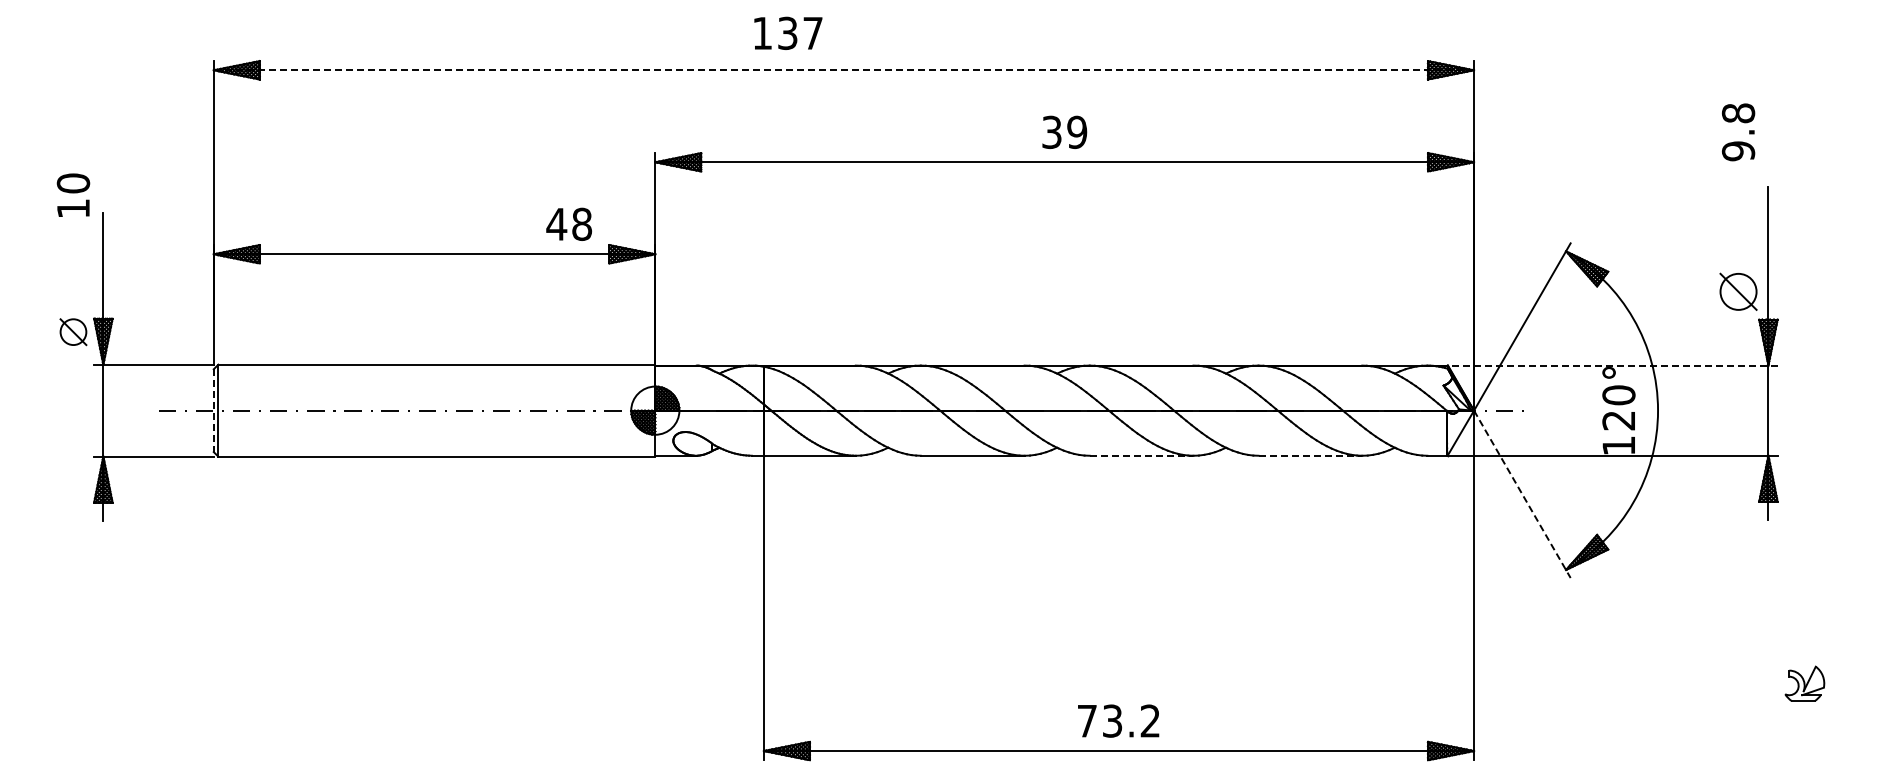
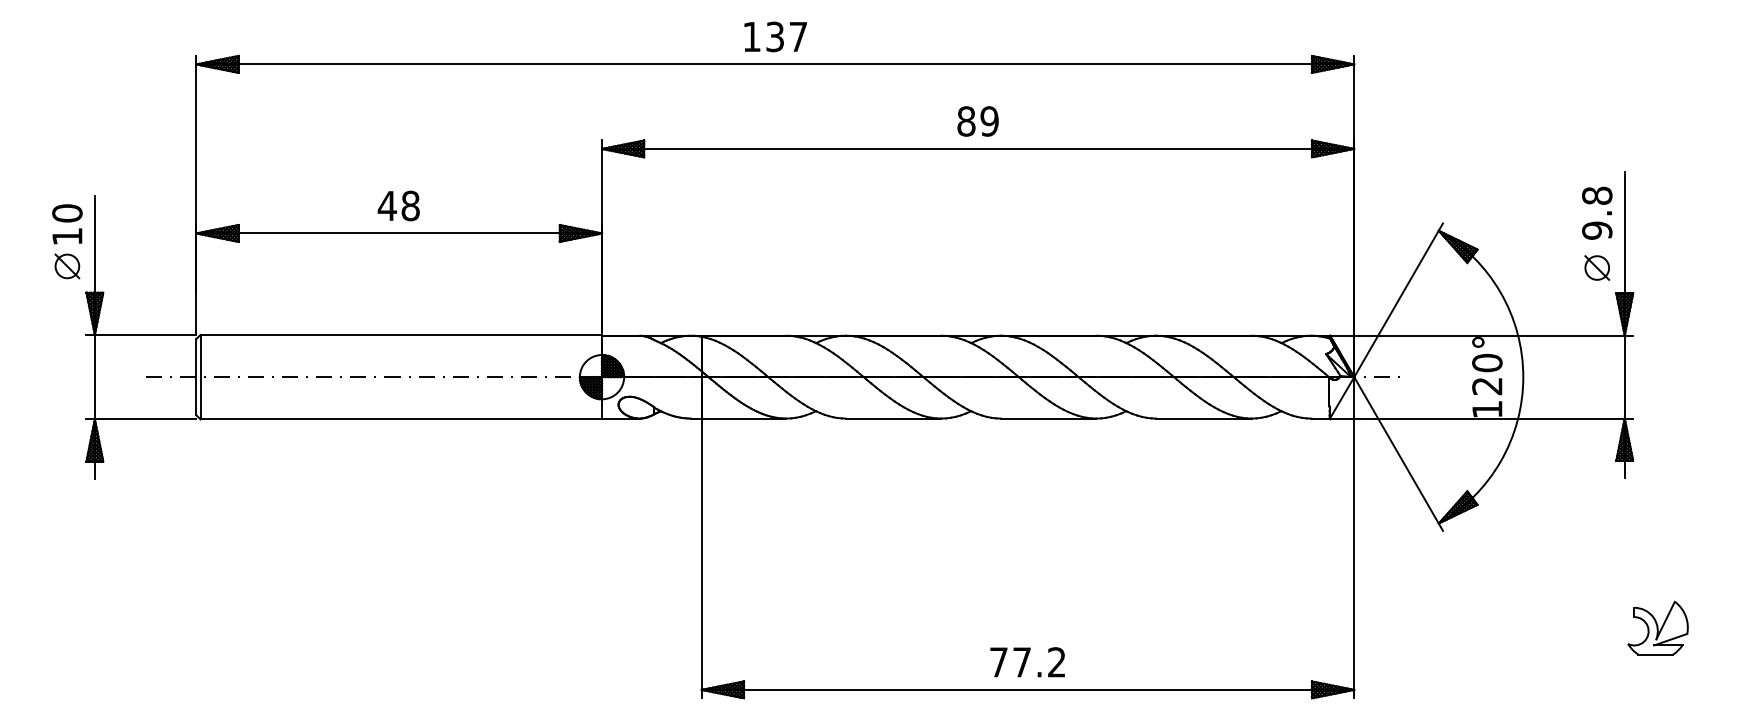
text: (788, 32) -> (775, 36), moved
line: (844, 70) -> (775, 64), dashed -> solid
text: (1051, 131) -> (966, 120), 39 -> 89
text: (1738, 132) -> (1597, 213), moved
text: (73, 194) -> (67, 223), moved
text: (568, 223) -> (398, 205), moved
part: (1738, 291) -> (1597, 267), size x0.71
part: (73, 332) -> (67, 266), moved
line: (1612, 365) -> (1481, 335), dashed -> solid
line: (213, 411) -> (196, 377), dashed -> solid
line: (1141, 455) -> (1048, 418), dashed -> solid
line: (1310, 455) -> (1203, 418), dashed -> solid
line: (1522, 494) -> (1398, 454), dashed -> solid
part: (1804, 683) -> (1657, 627), size x1.67
text: (1112, 720) -> (1022, 661), 73.2 -> 77.2

